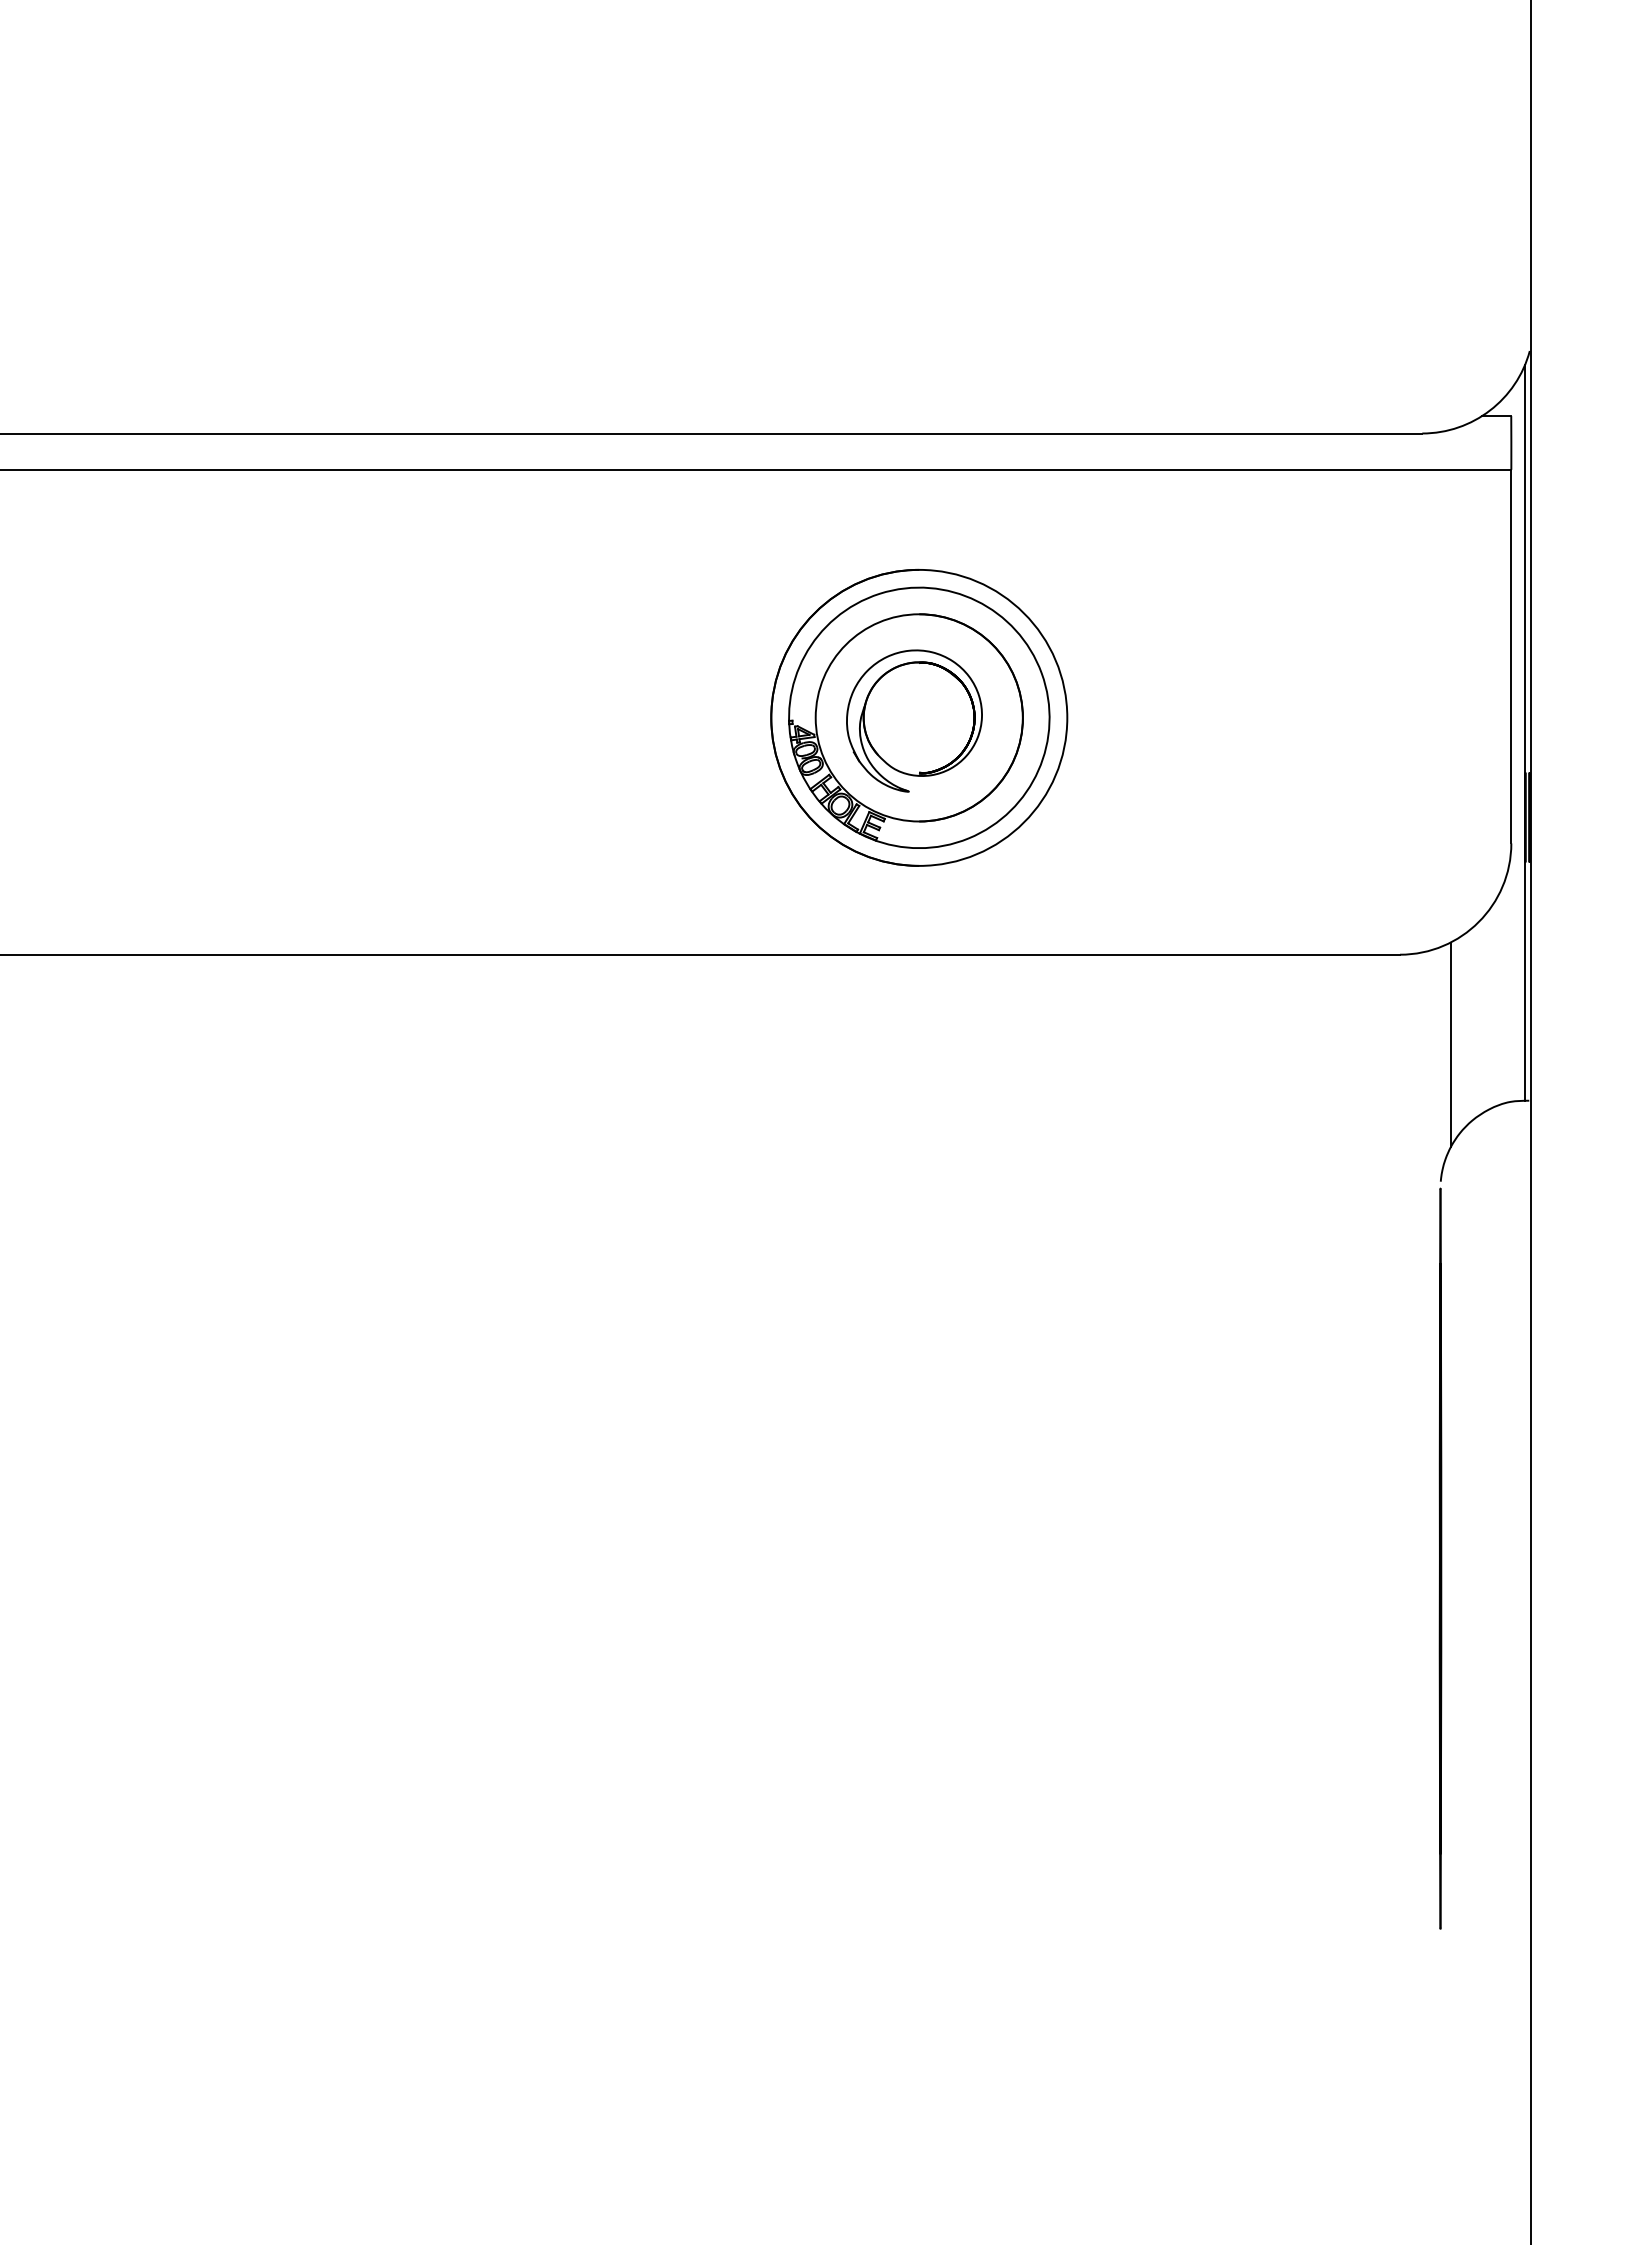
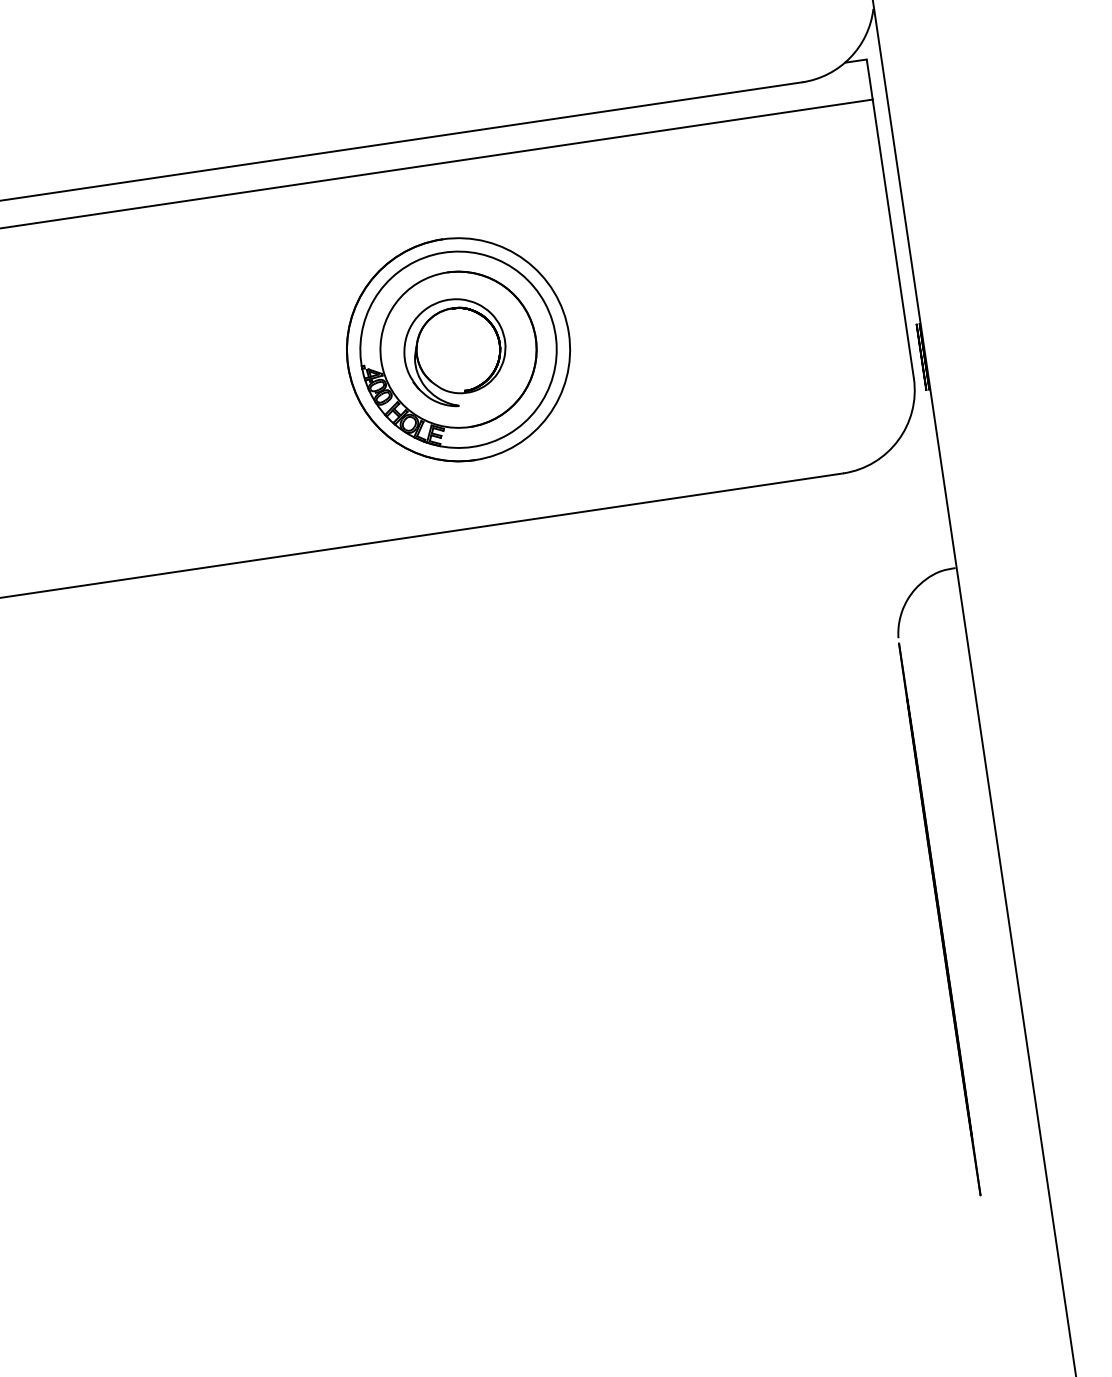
line: (1524, 733) -> (911, 294), removed
line: (1450, 1044) -> (890, 534), removed

